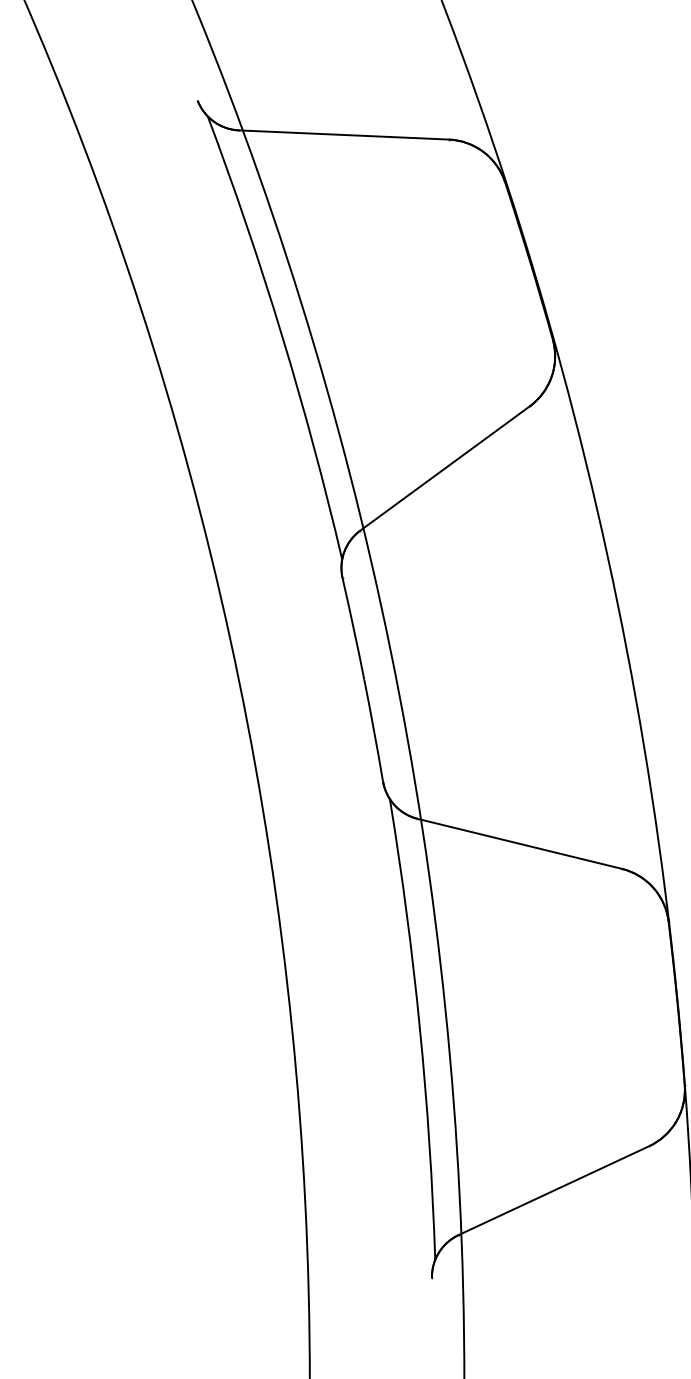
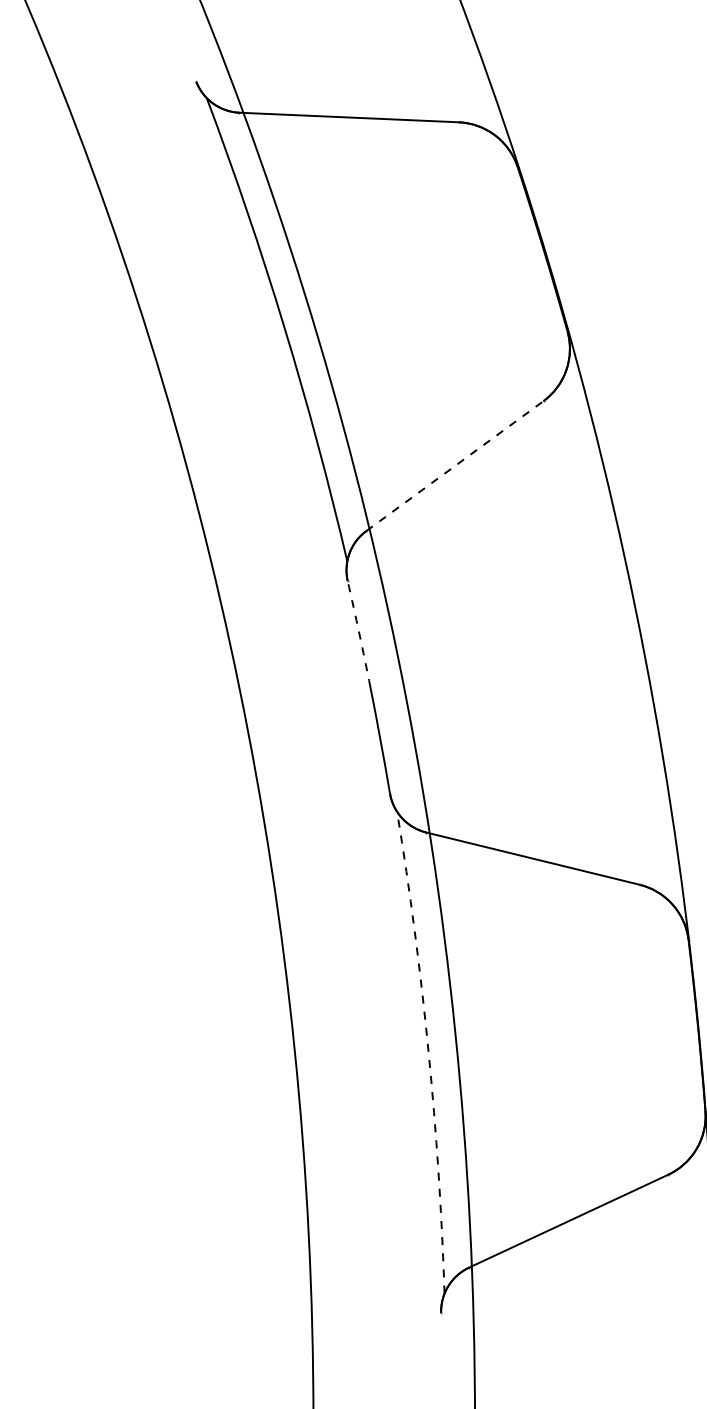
line: (445, 468) -> (455, 466), solid -> dashed
arc: (353, 628) -> (359, 633), solid -> dashed
arc: (419, 1028) -> (428, 1051), solid -> dashed

